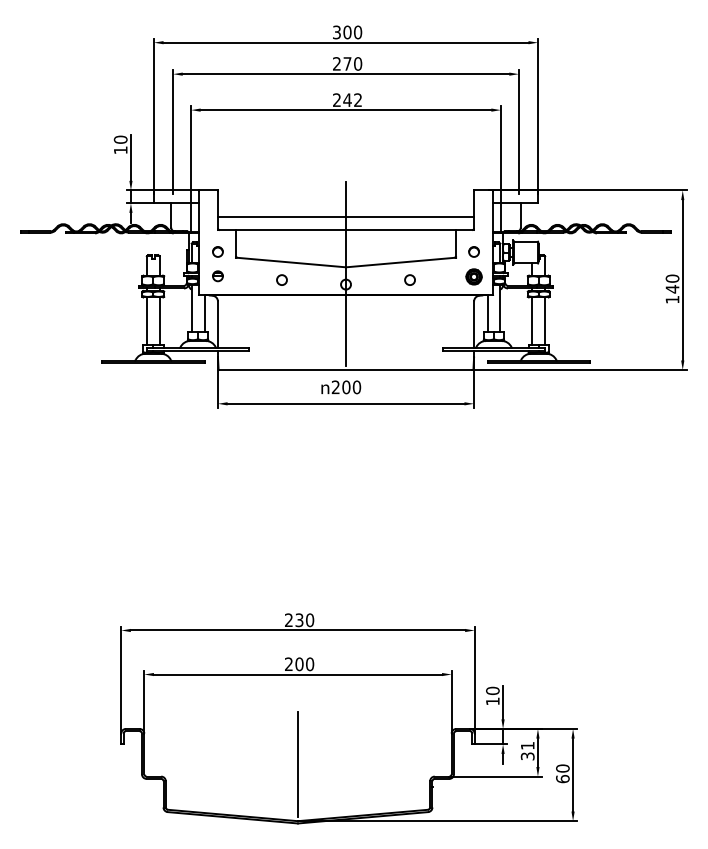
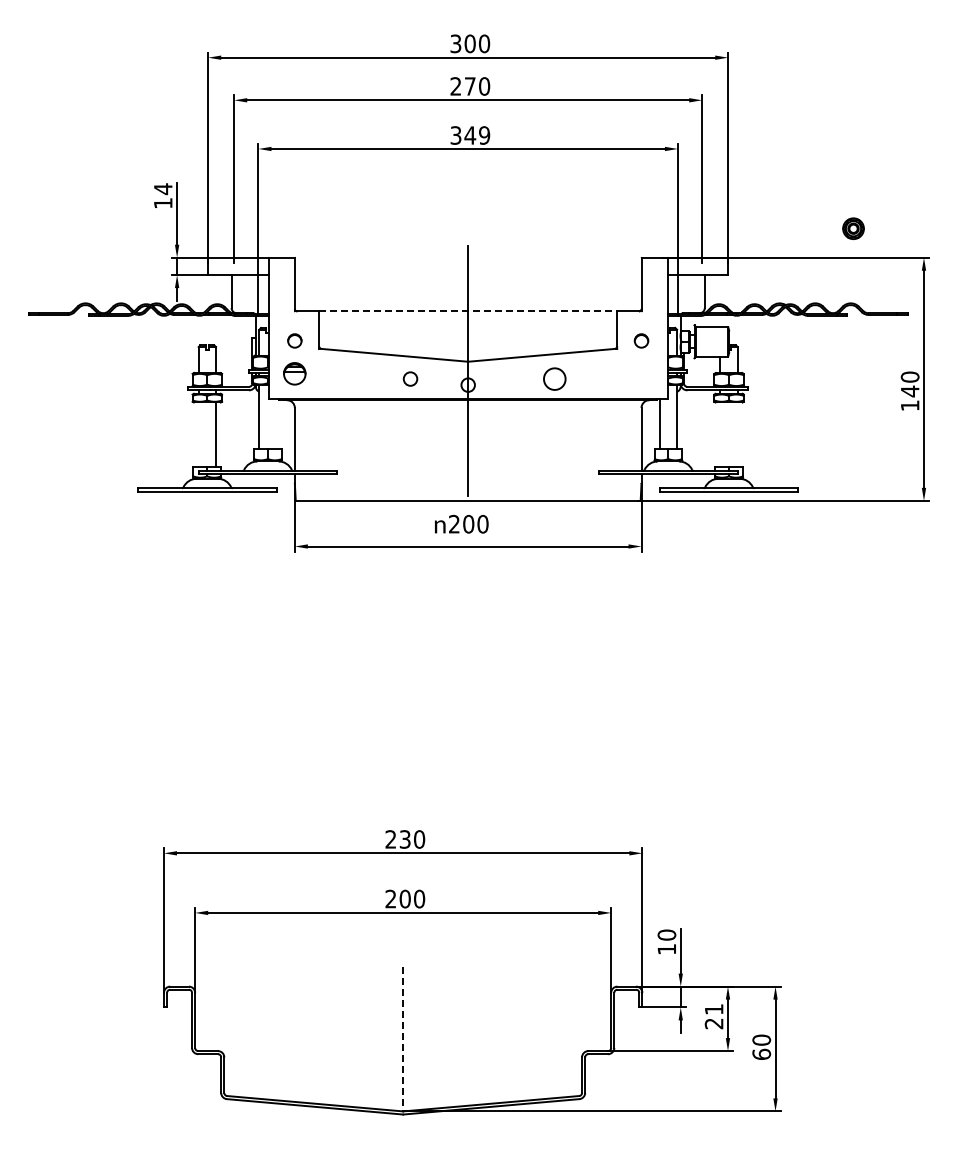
text: (347, 100) -> (470, 135), 242 -> 349
text: (120, 140) -> (163, 189), 10 -> 14
line: (345, 217) -> (467, 294), removed
line: (346, 230) -> (468, 311), solid -> dashed
part: (217, 276) -> (294, 373), size x1.6
part: (474, 276) -> (853, 228), moved
circle: (281, 279) -> (410, 378), moved
circle: (409, 279) -> (554, 378), size x1.6
line: (204, 313) -> (276, 424), removed
line: (146, 321) -> (198, 434), removed
line: (532, 321) -> (720, 434), removed
line: (544, 321) -> (737, 434), removed
text: (527, 756) -> (714, 1023), 31 -> 21
line: (298, 764) -> (403, 1034), solid -> dashed

